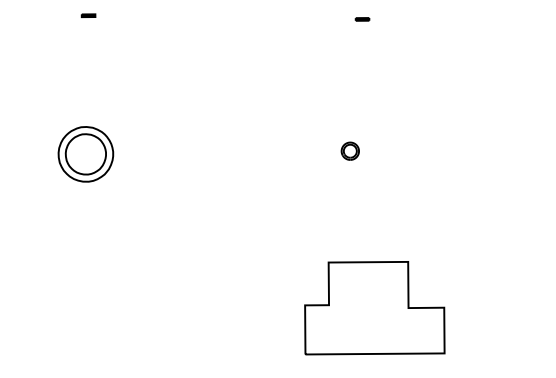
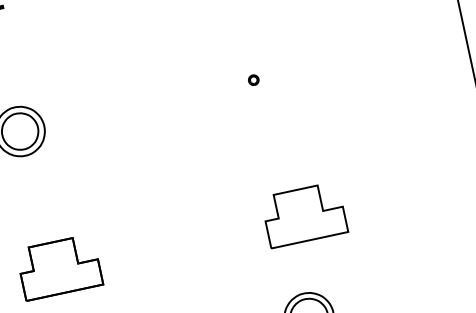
part: (349, 150) -> (253, 79), size x0.62
part: (374, 308) -> (304, 215), size x0.62
part: (97, 310) -> (59, 267), added

